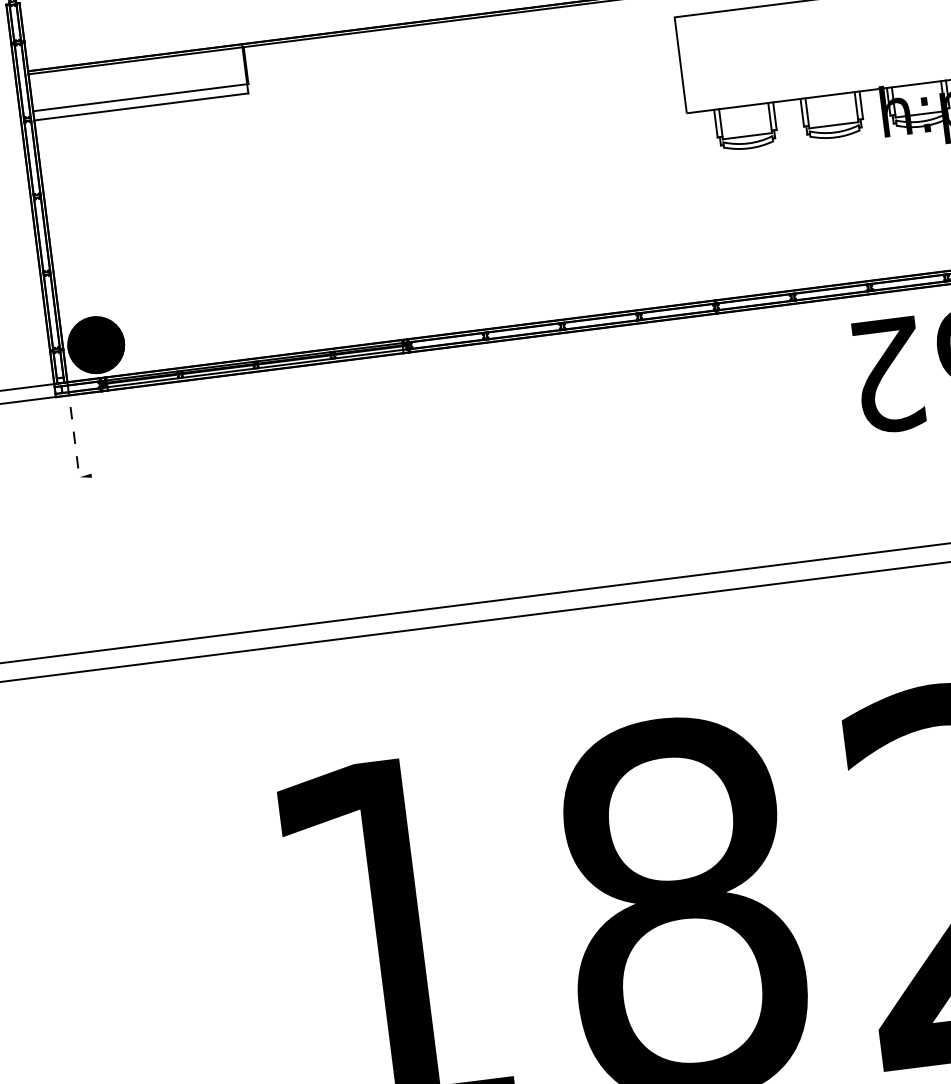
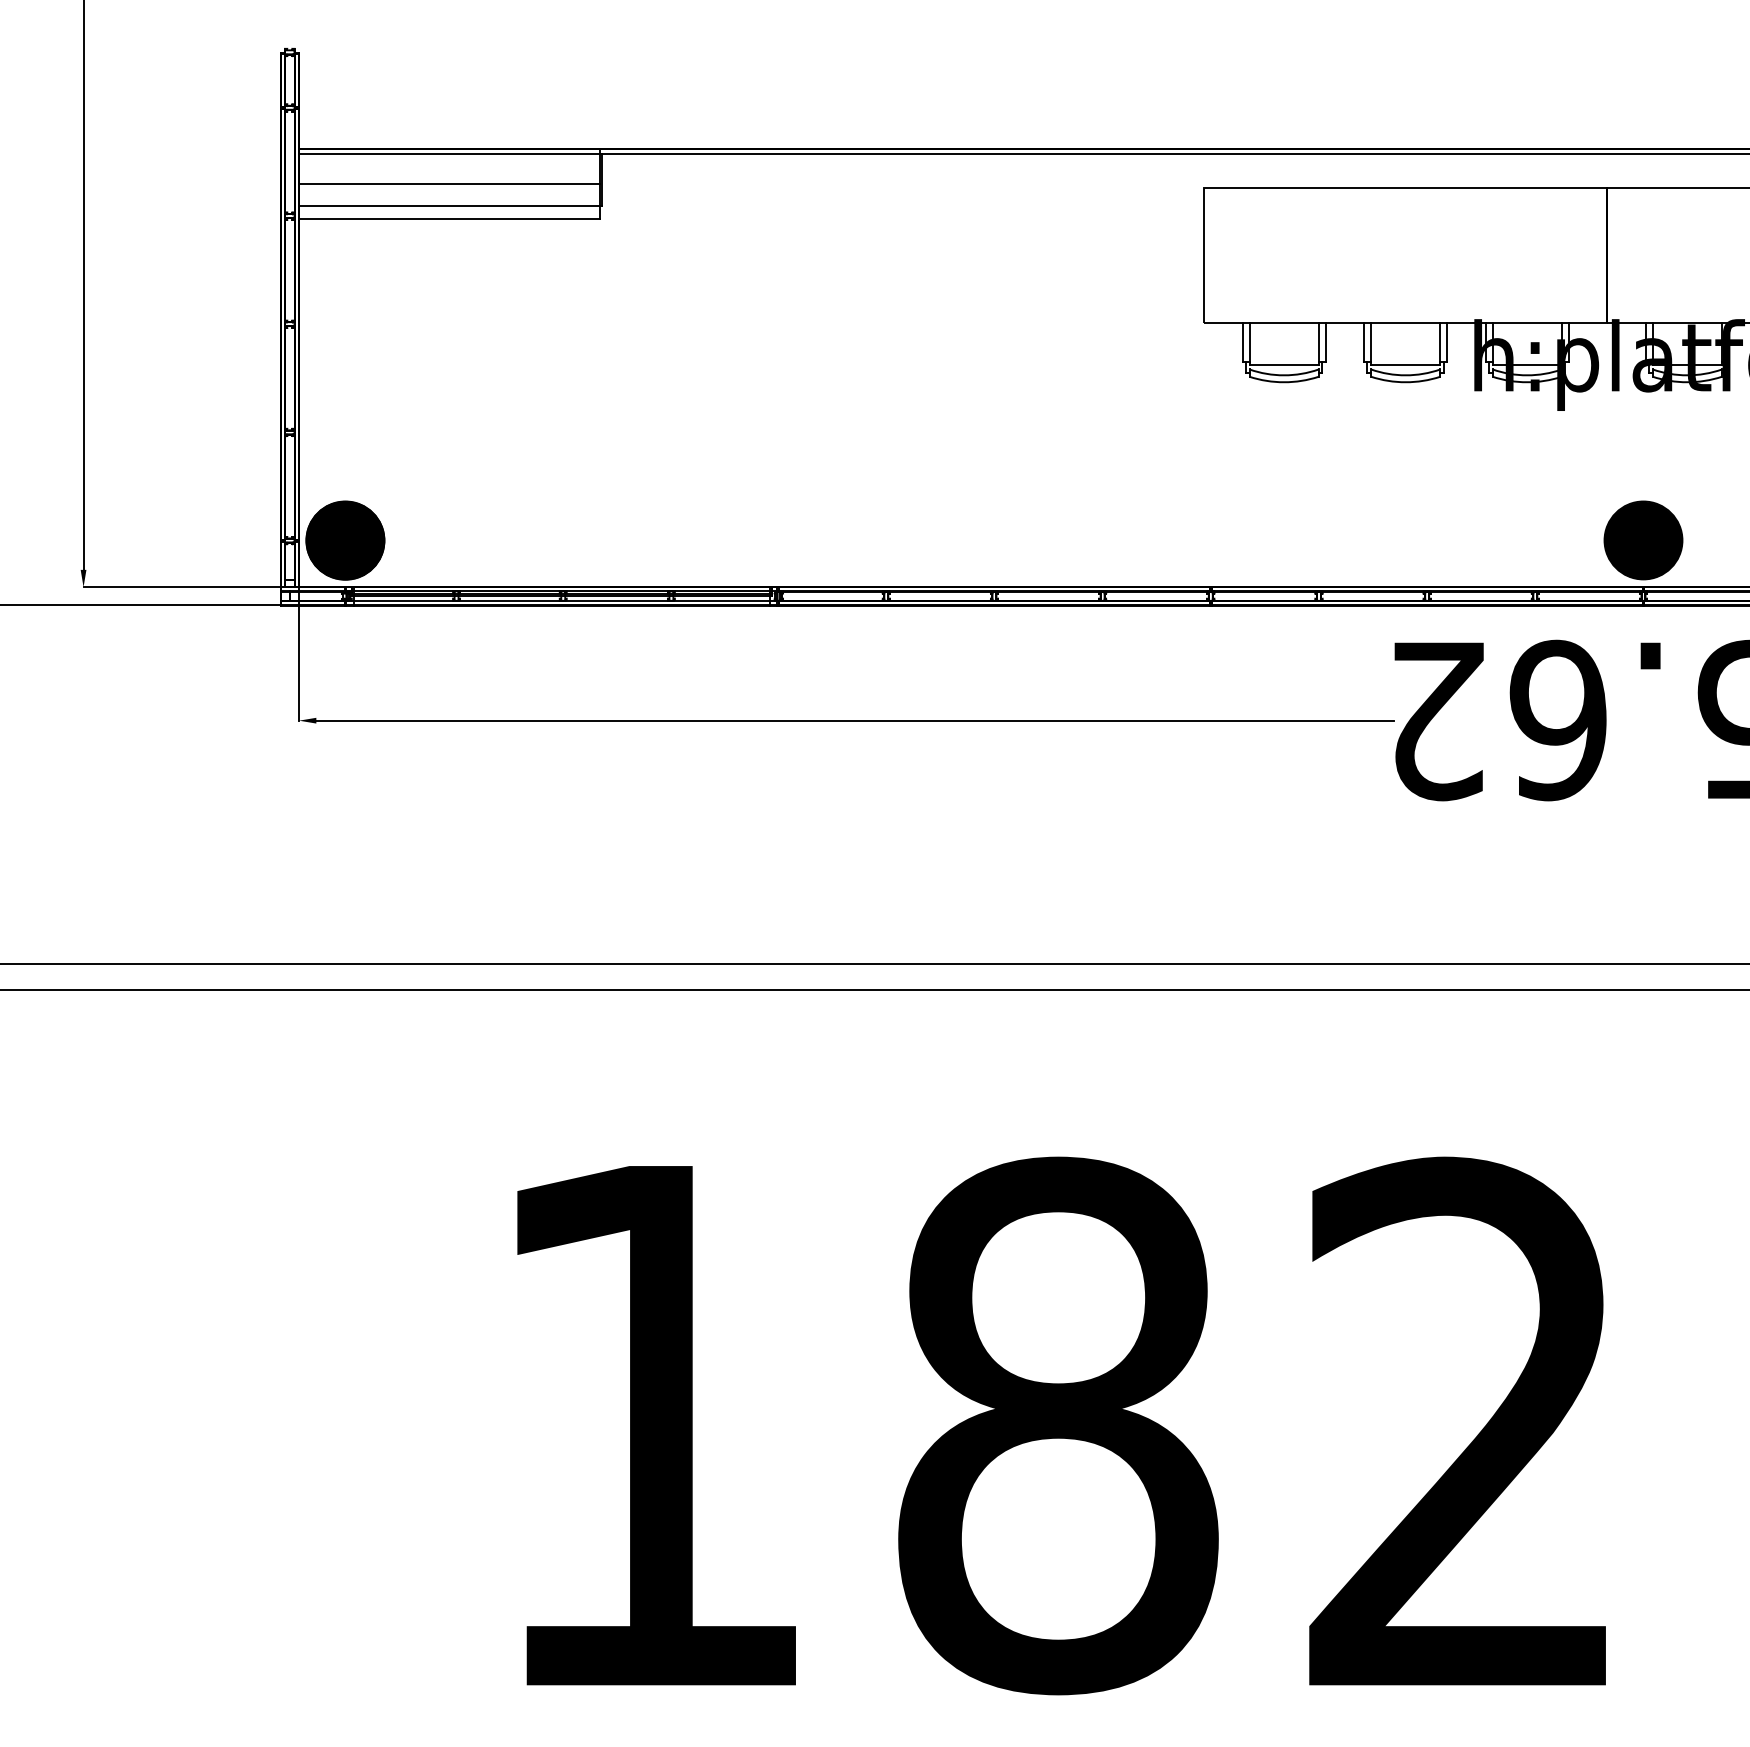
line: (138, 82) -> (449, 183), added
line: (474, 427) -> (854, 720), added
line: (73, 429) -> (299, 653), dashed -> solid

